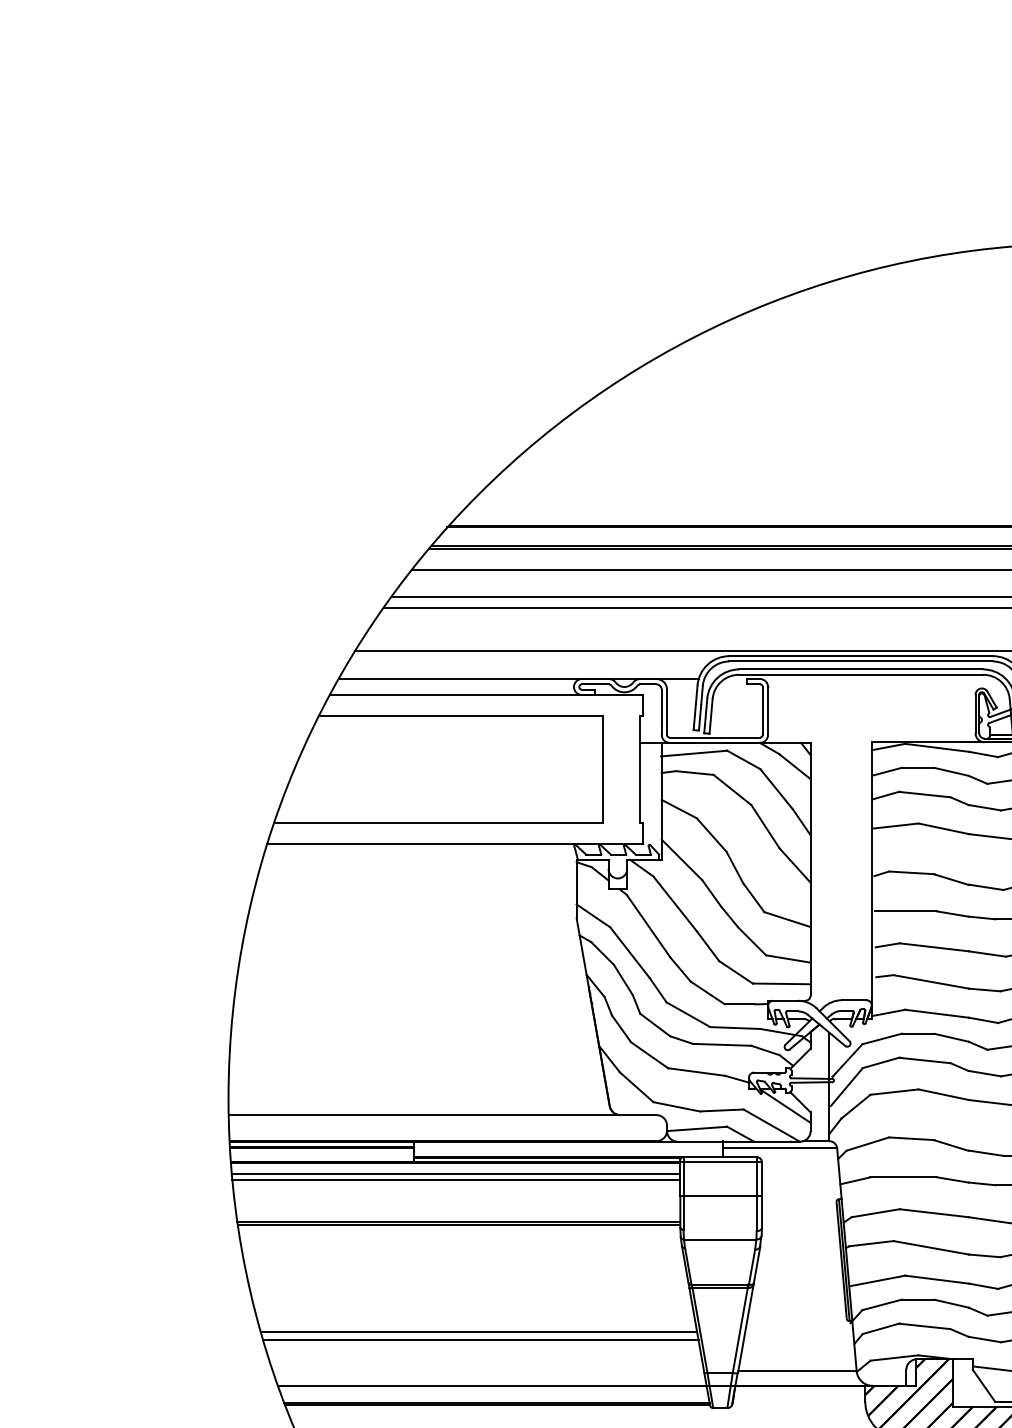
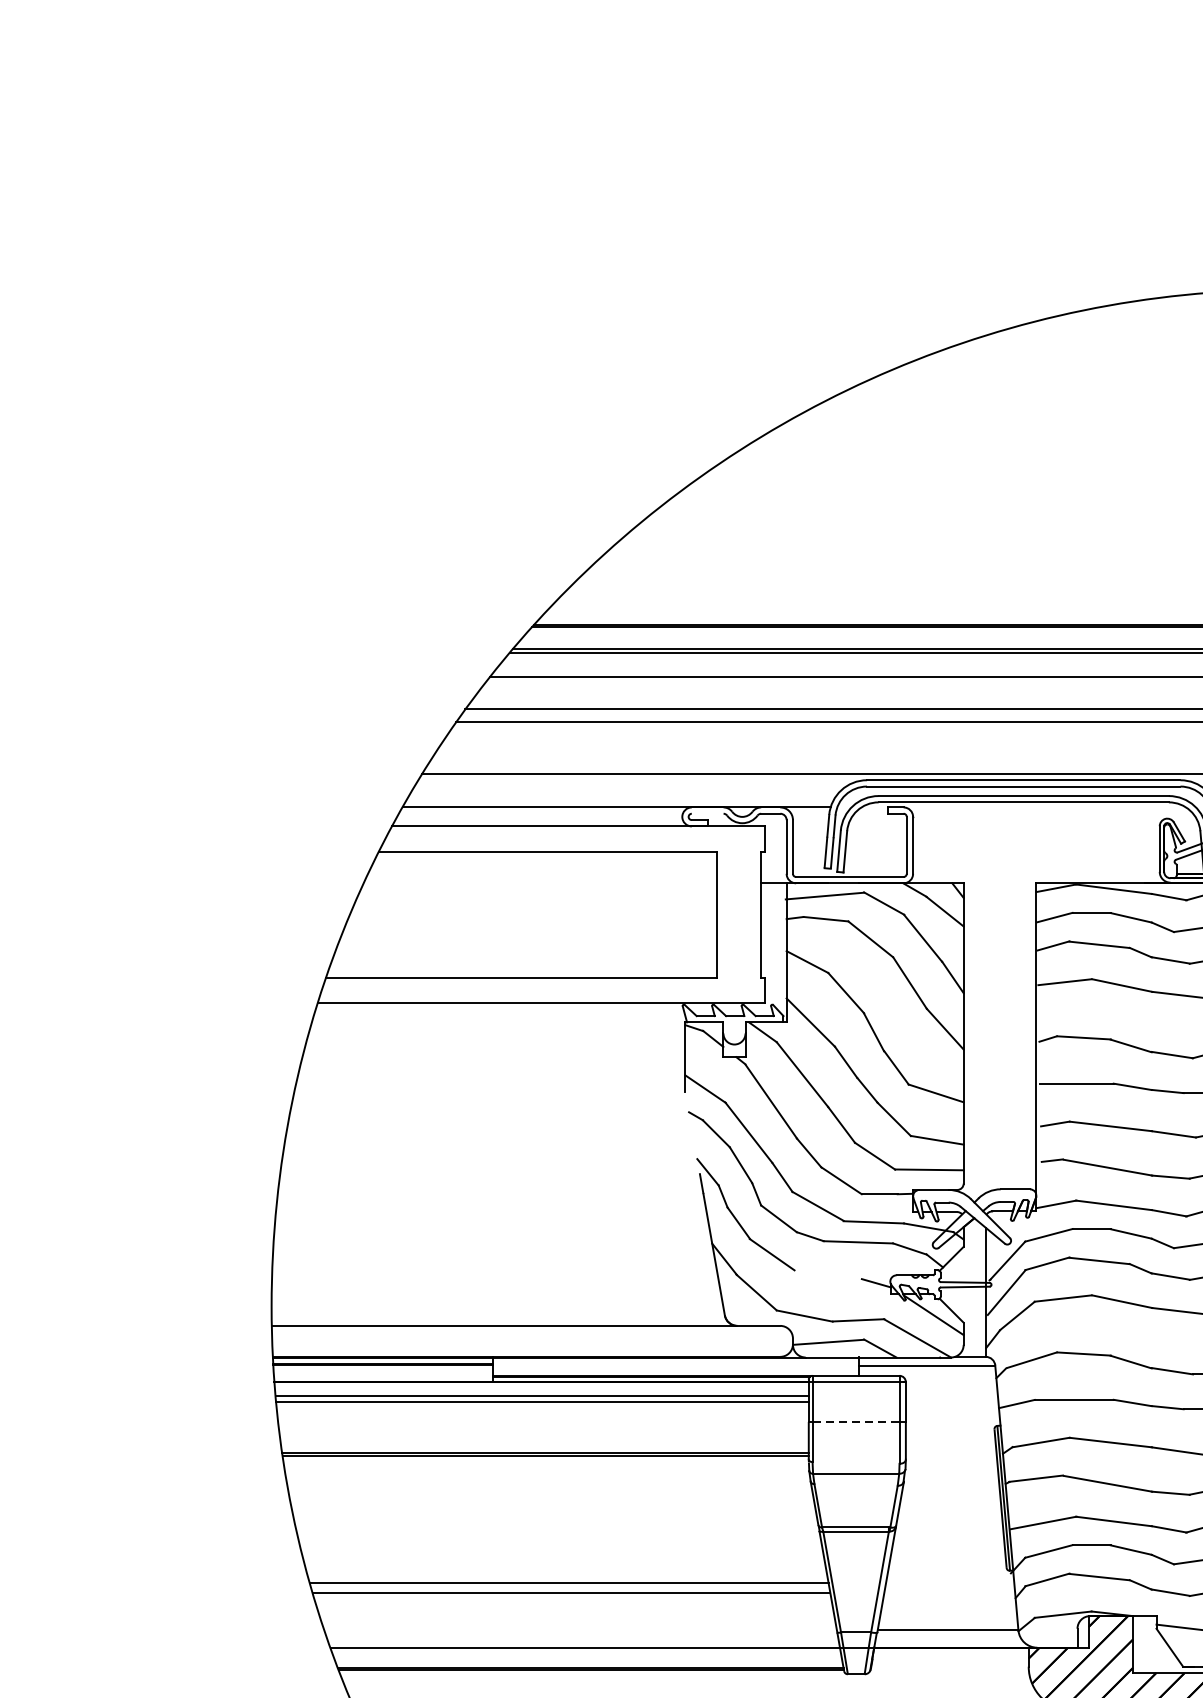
line: (594, 684) -> (706, 813), removed
line: (592, 1012) -> (704, 1203), removed
line: (696, 1071) -> (827, 1274), removed
line: (720, 1195) -> (856, 1421), solid -> dashed

